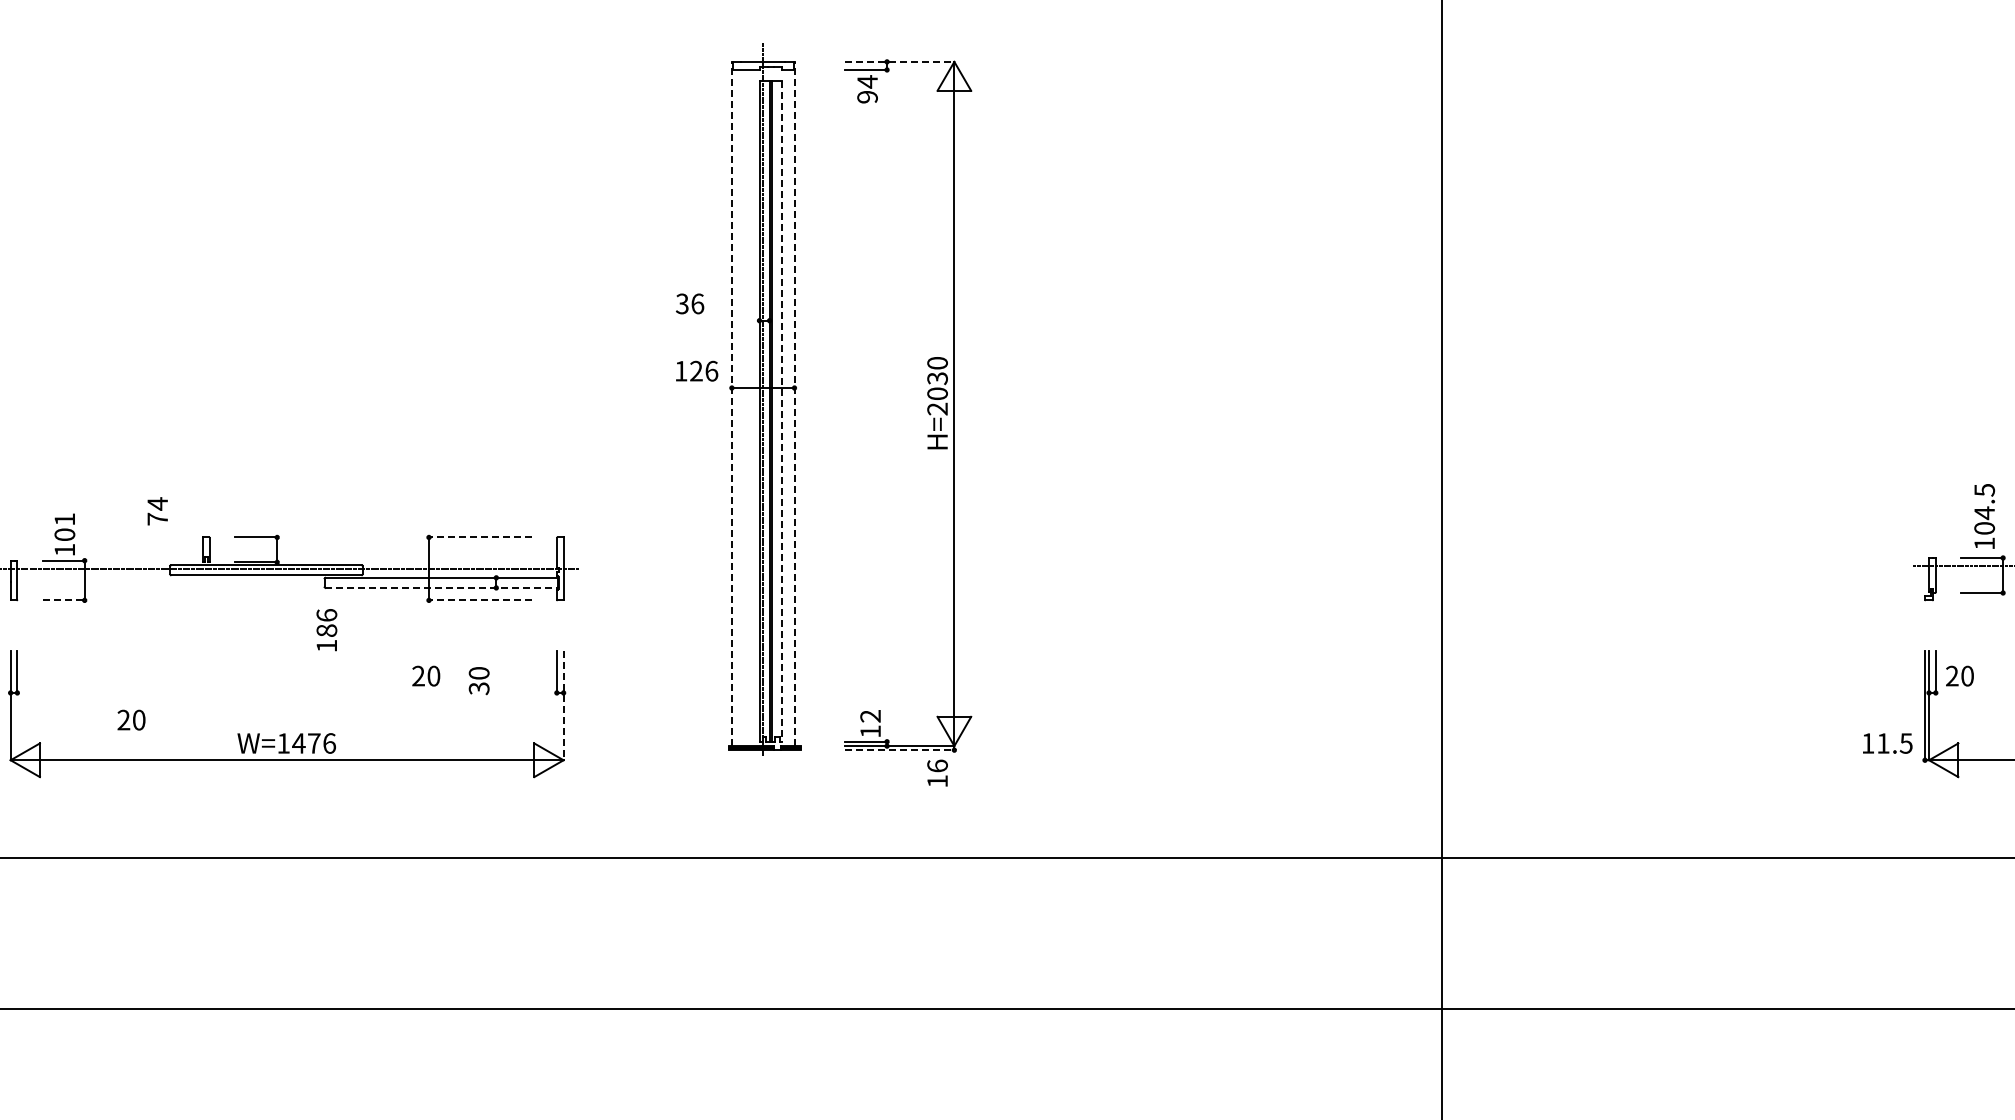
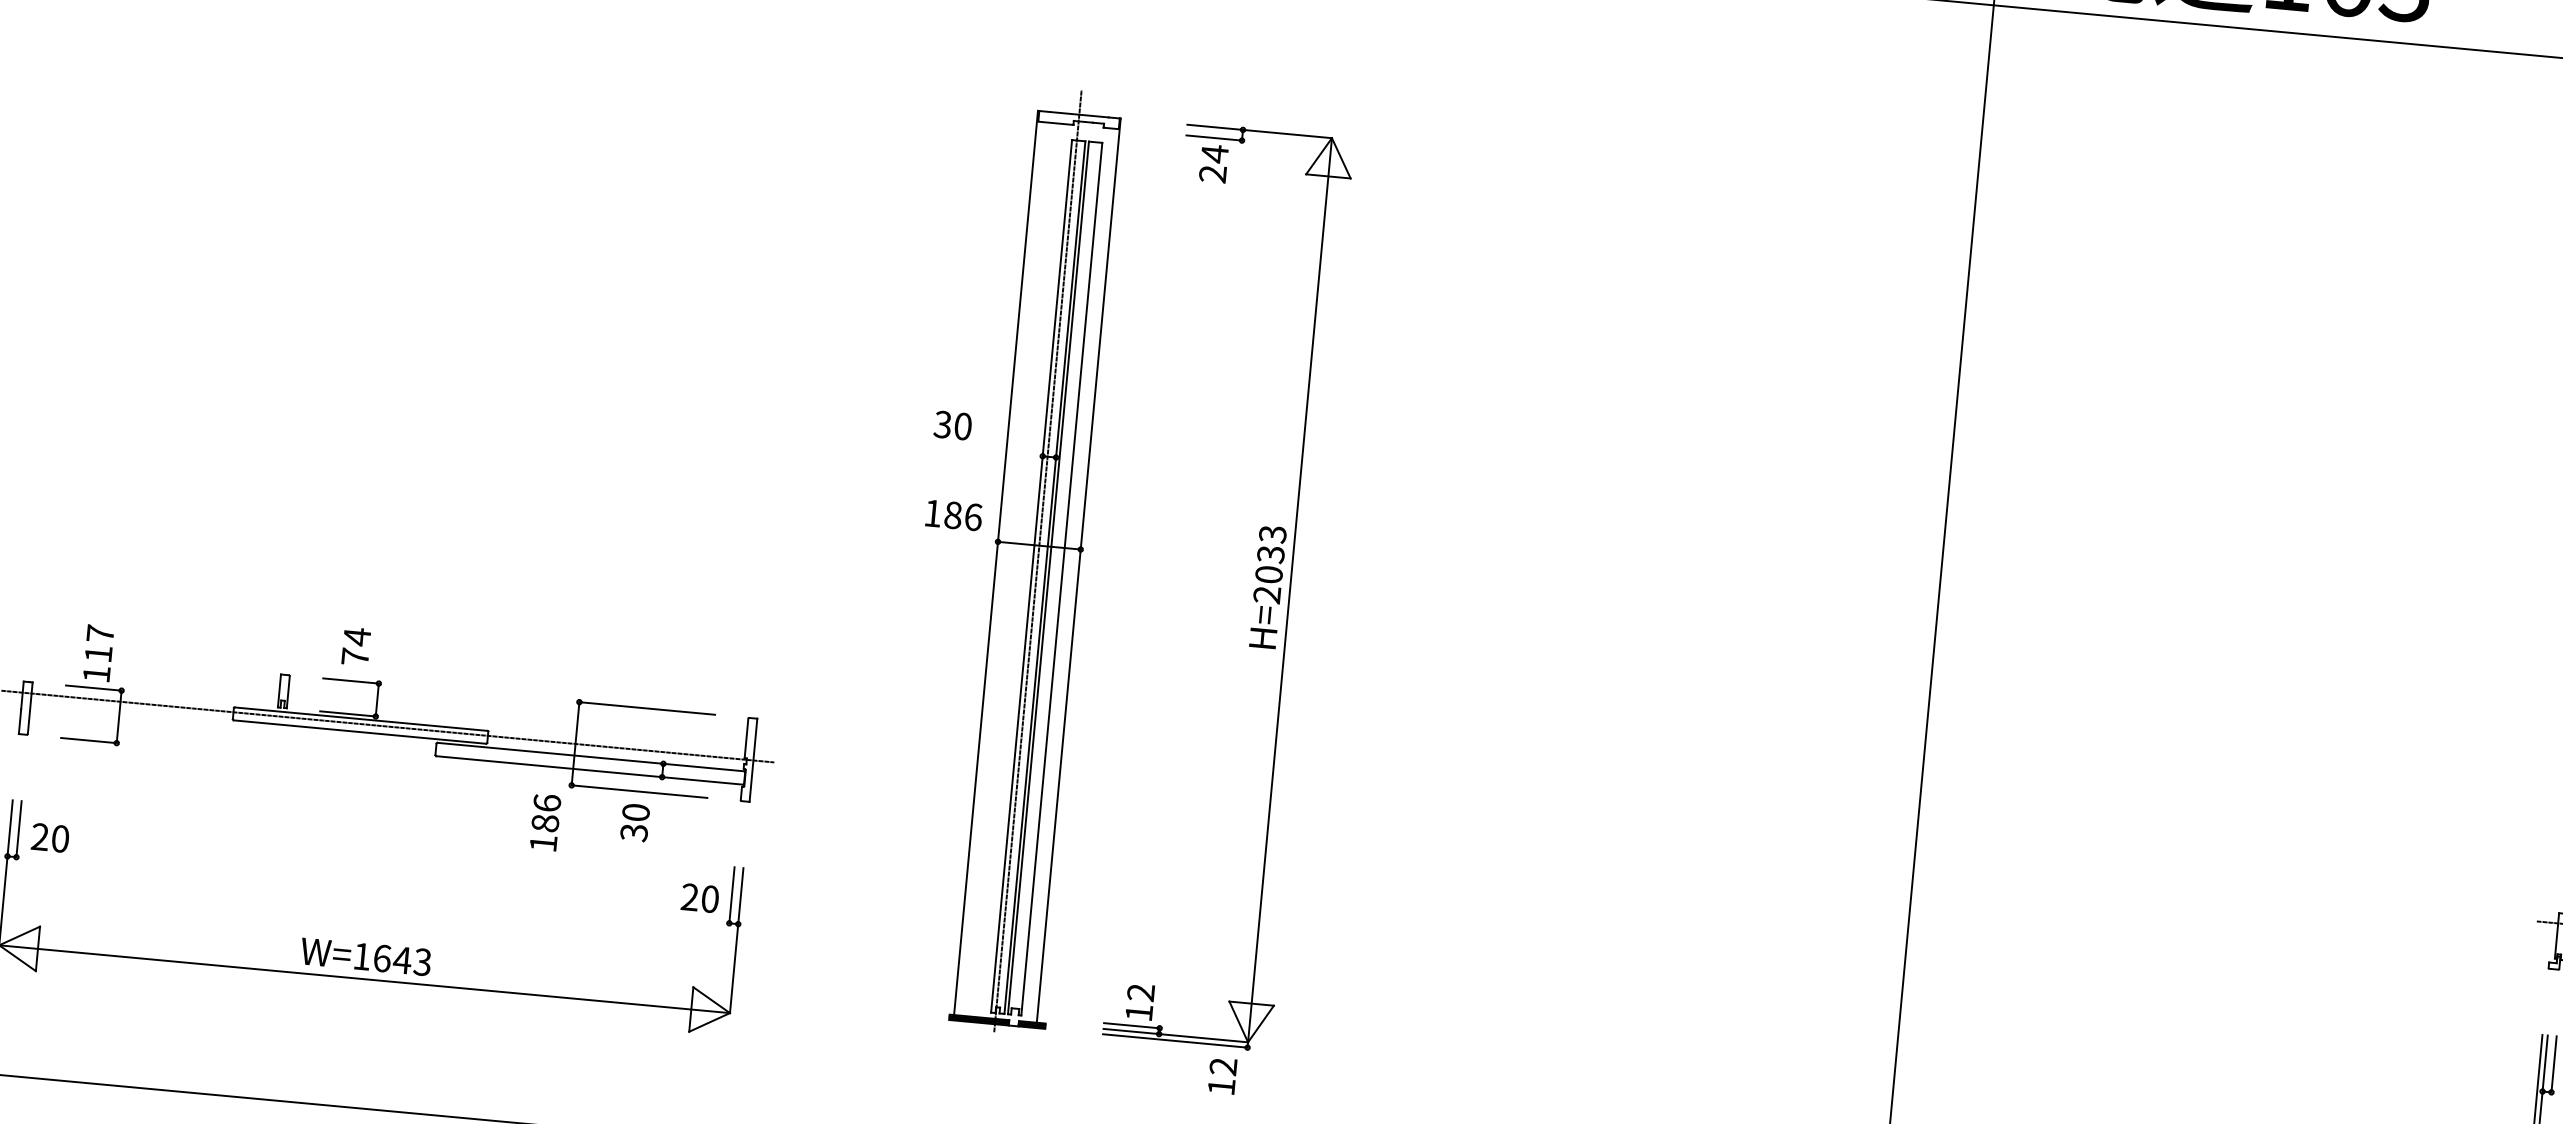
line: (899, 61) -> (1259, 130), dashed -> solid
text: (867, 96) -> (1212, 173), 94 -> 24
text: (697, 303) -> (962, 425), 36 -> 30
text: (937, 363) -> (1272, 534), H=2030 -> H=2033
text: (696, 370) -> (953, 514), 126 -> 186
line: (731, 403) -> (995, 562), dashed -> solid
line: (794, 403) -> (1078, 569), dashed -> solid
line: (782, 412) -> (1061, 580), dashed -> solid
text: (157, 511) -> (355, 646), moved
text: (64, 526) -> (99, 643), 101 -> 117
line: (479, 537) -> (646, 708), dashed -> solid
line: (441, 587) -> (589, 769), dashed -> solid
line: (64, 600) -> (90, 740), dashed -> solid
line: (479, 600) -> (638, 791), dashed -> solid
text: (326, 630) -> (544, 822), moved
text: (426, 675) -> (700, 897), moved
text: (478, 681) -> (634, 823), moved
line: (563, 705) -> (736, 940), dashed -> solid
text: (131, 719) -> (50, 837), moved
text: (314, 743) -> (402, 960), W=1476 -> W=1643
line: (899, 750) -> (1175, 1041), dashed -> solid
text: (937, 765) -> (1223, 1065), 16 -> 12

